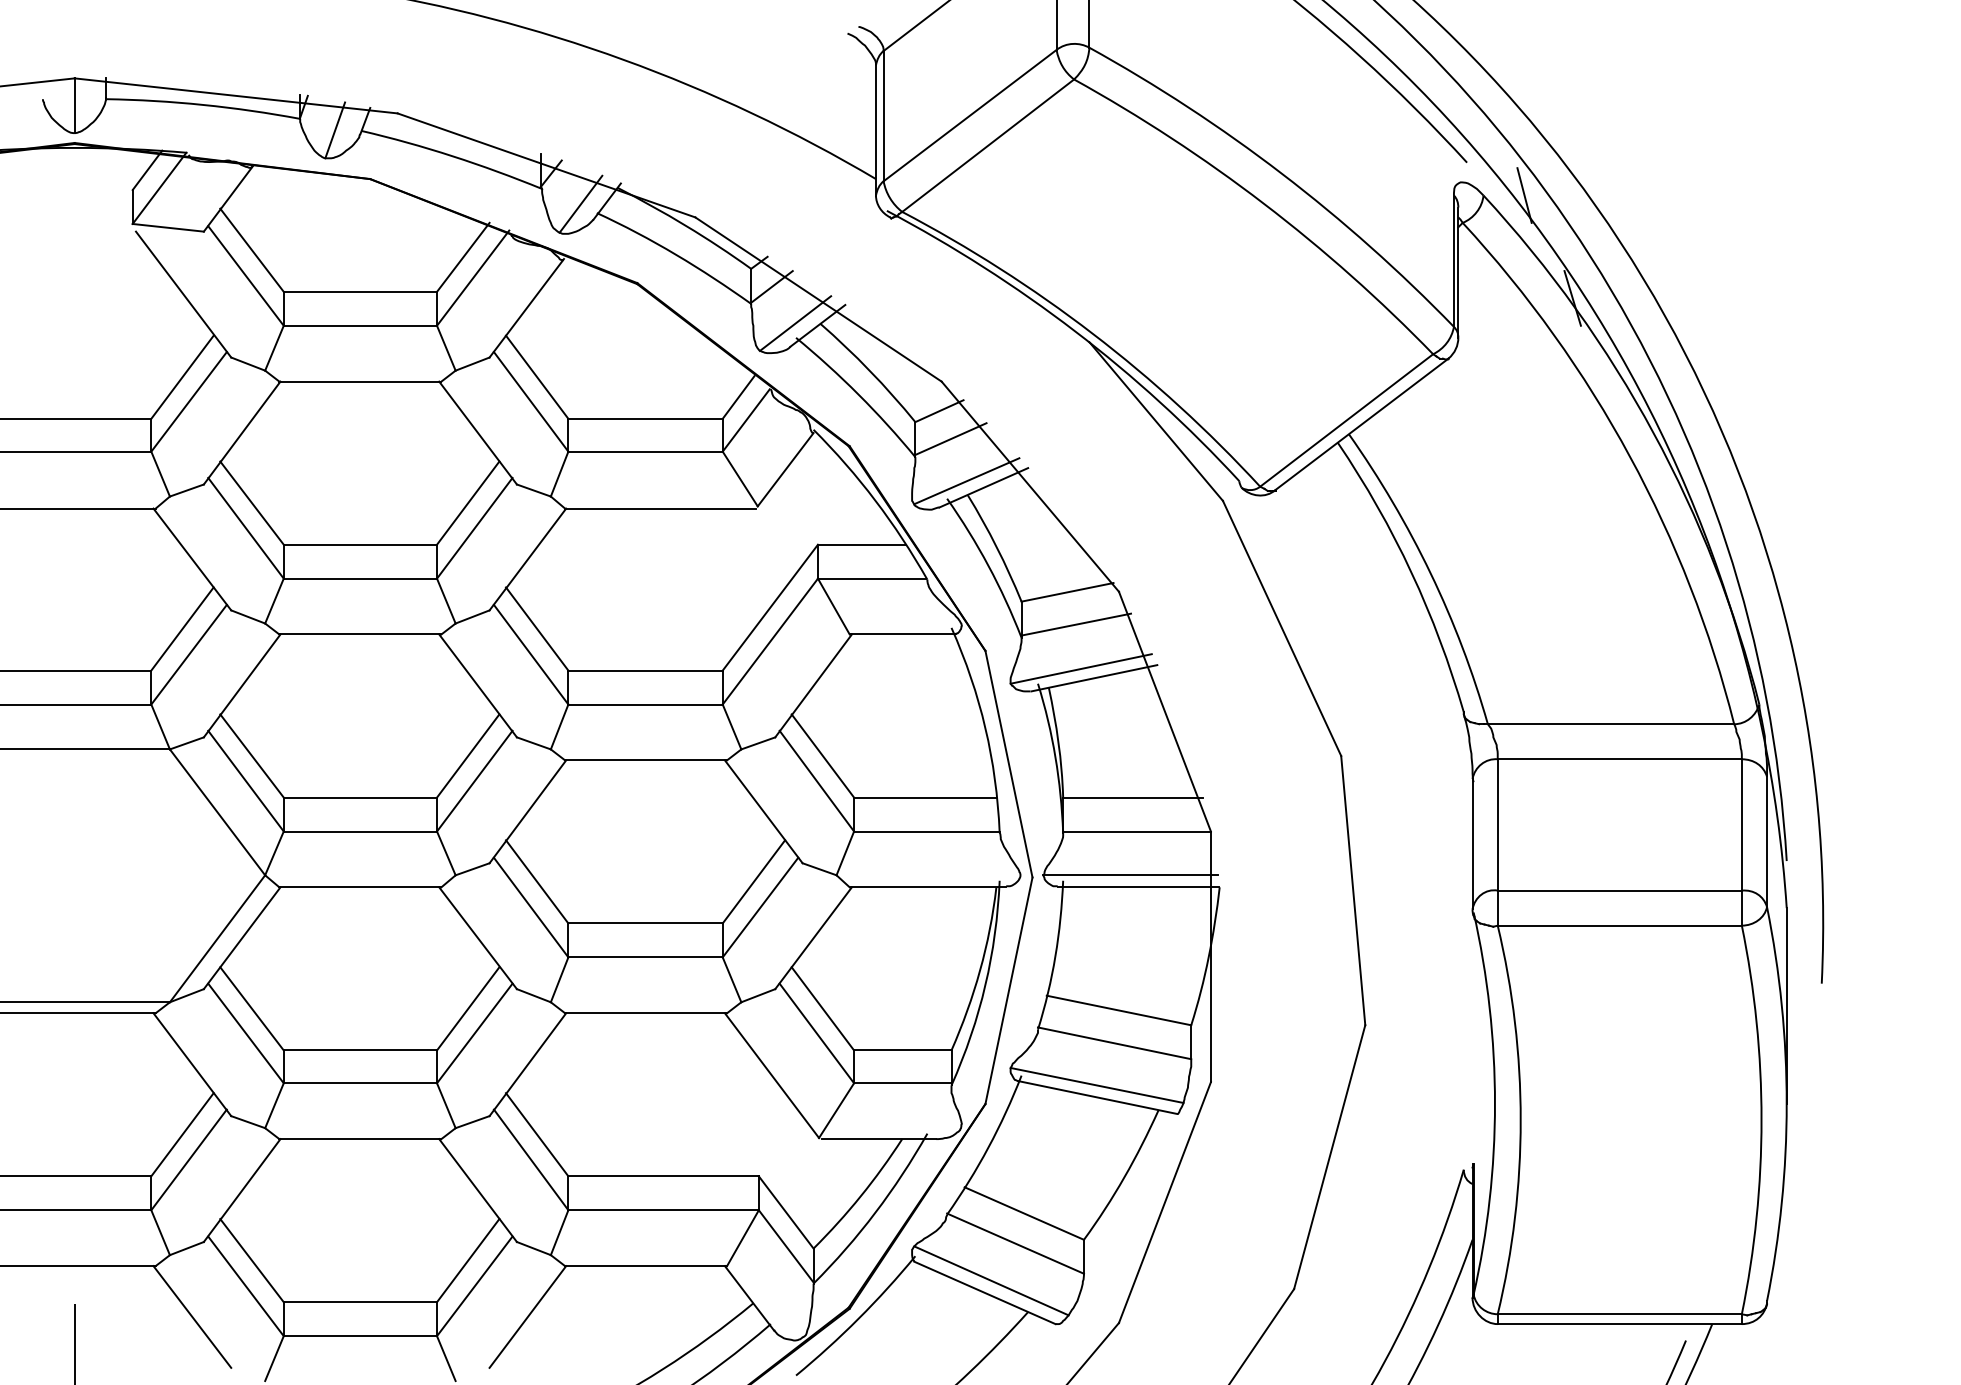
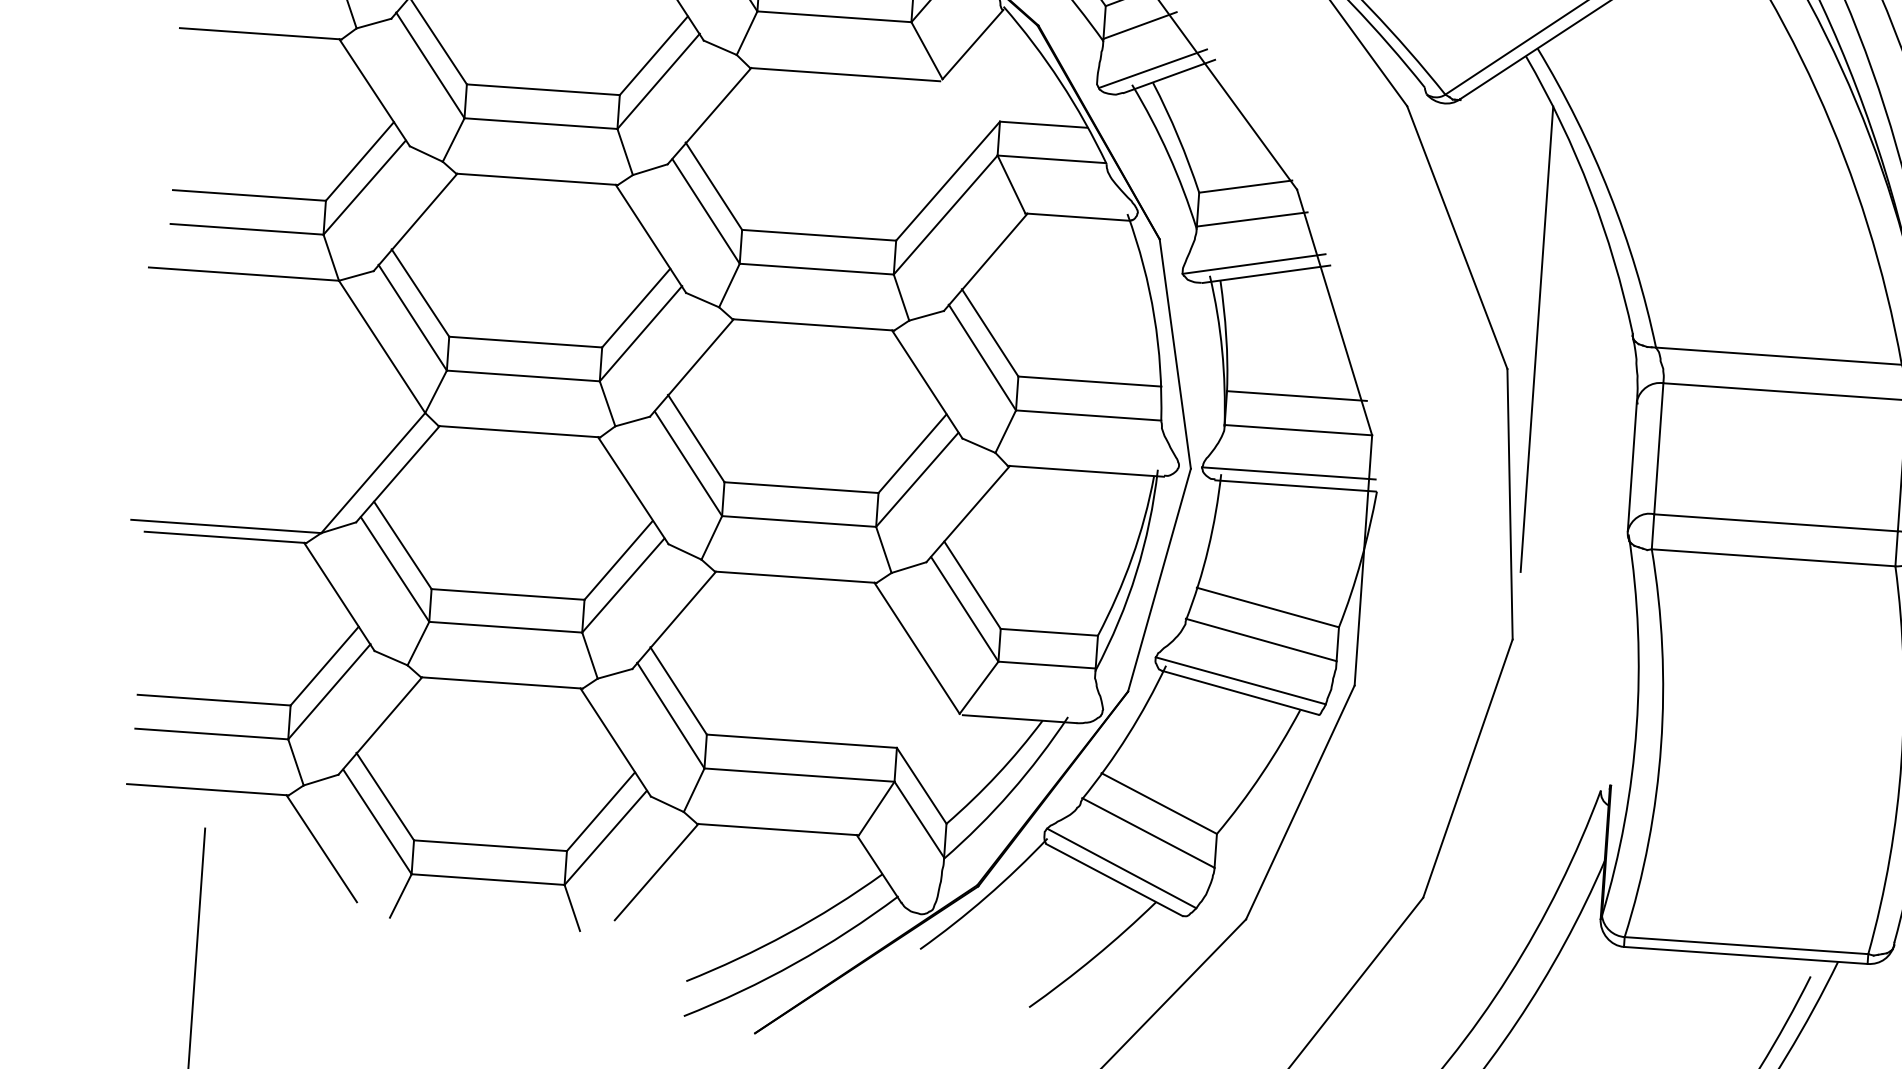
line: (1368, 724) -> (1536, 339), added

